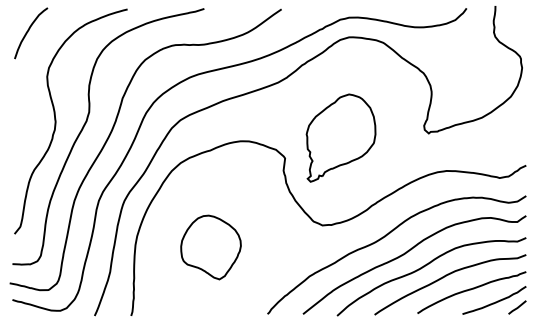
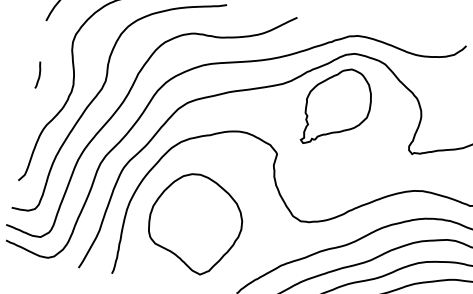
curve: (17, 117) -> (39, 74), added
part: (340, 137) -> (337, 107), moved
part: (210, 247) -> (195, 223), size x1.67

